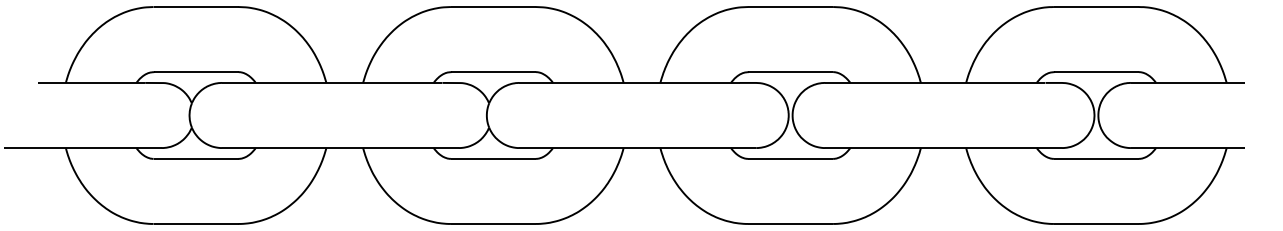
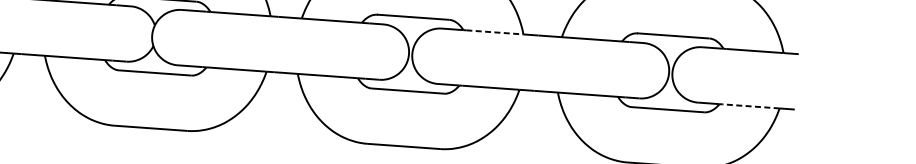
line: (887, 82) -> (495, 32), solid -> dashed
line: (1193, 148) -> (751, 106), solid -> dashed

